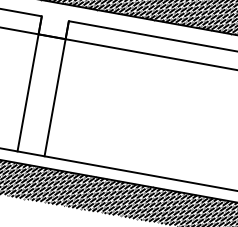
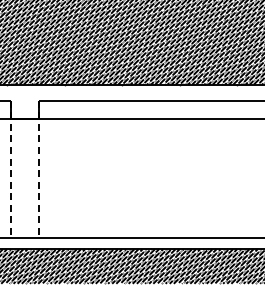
line: (29, 84) -> (11, 169), solid -> dashed
line: (56, 88) -> (38, 169), solid -> dashed

